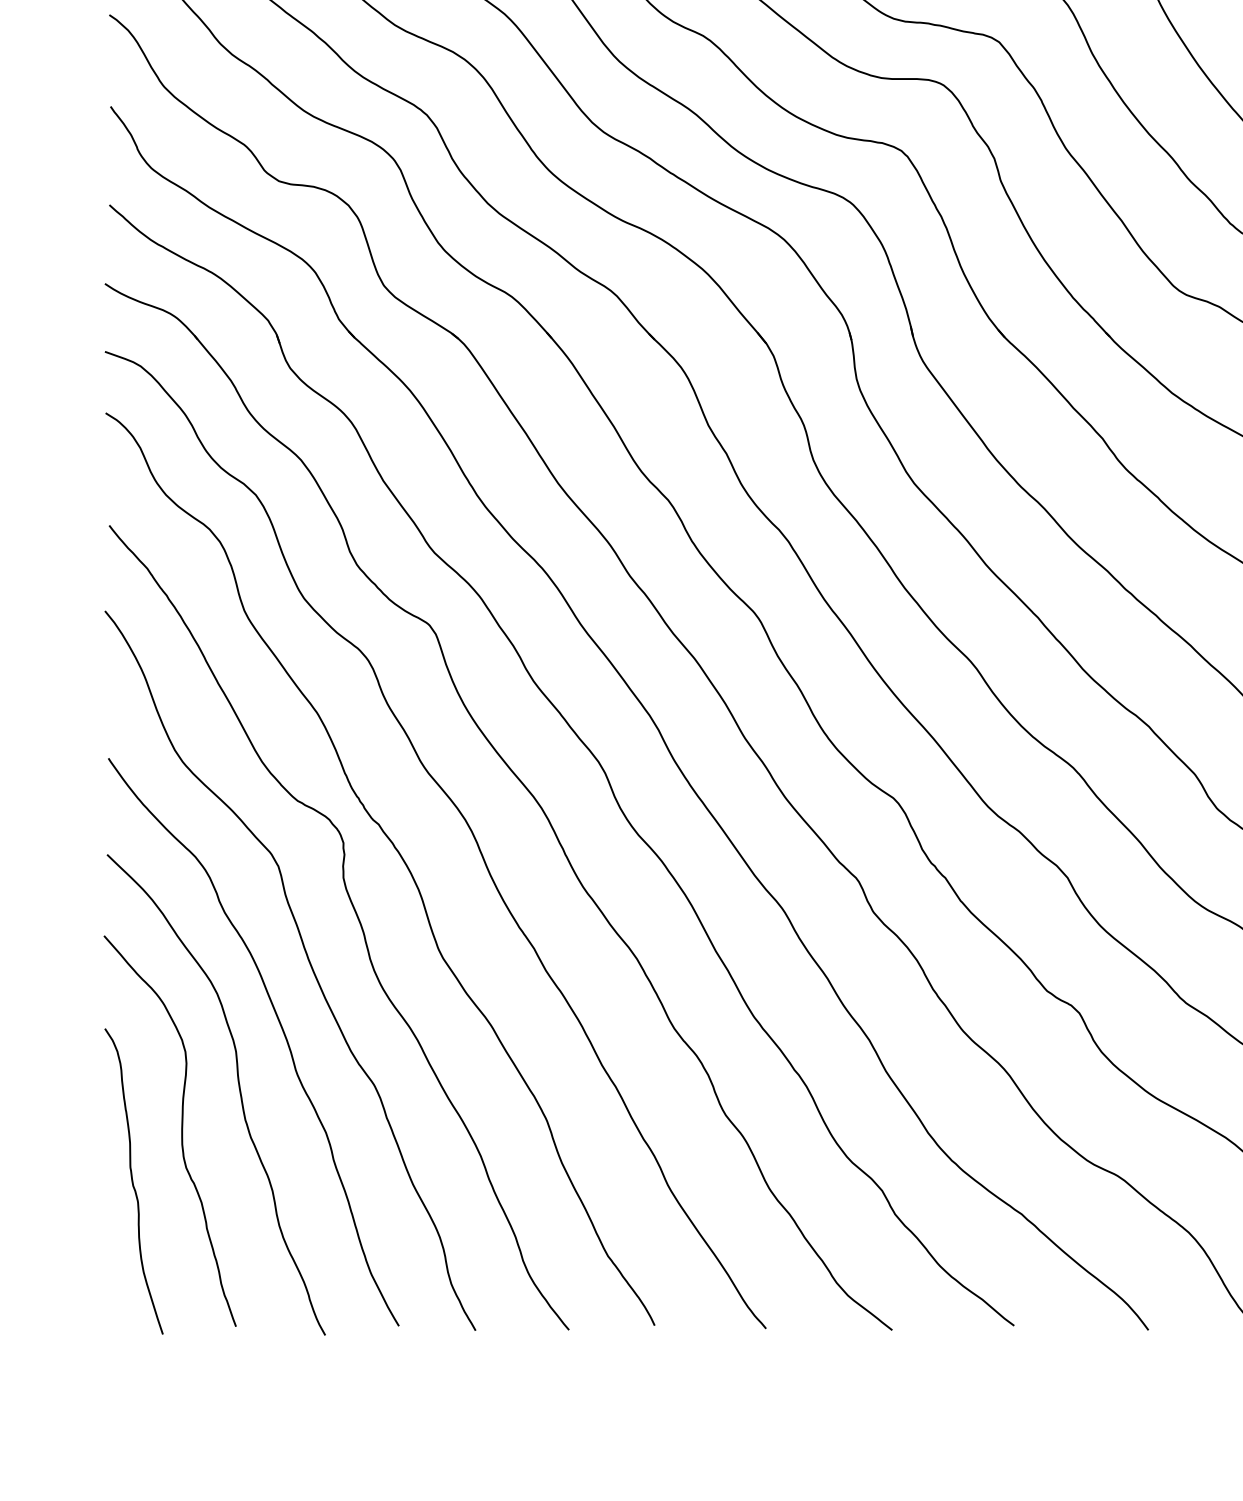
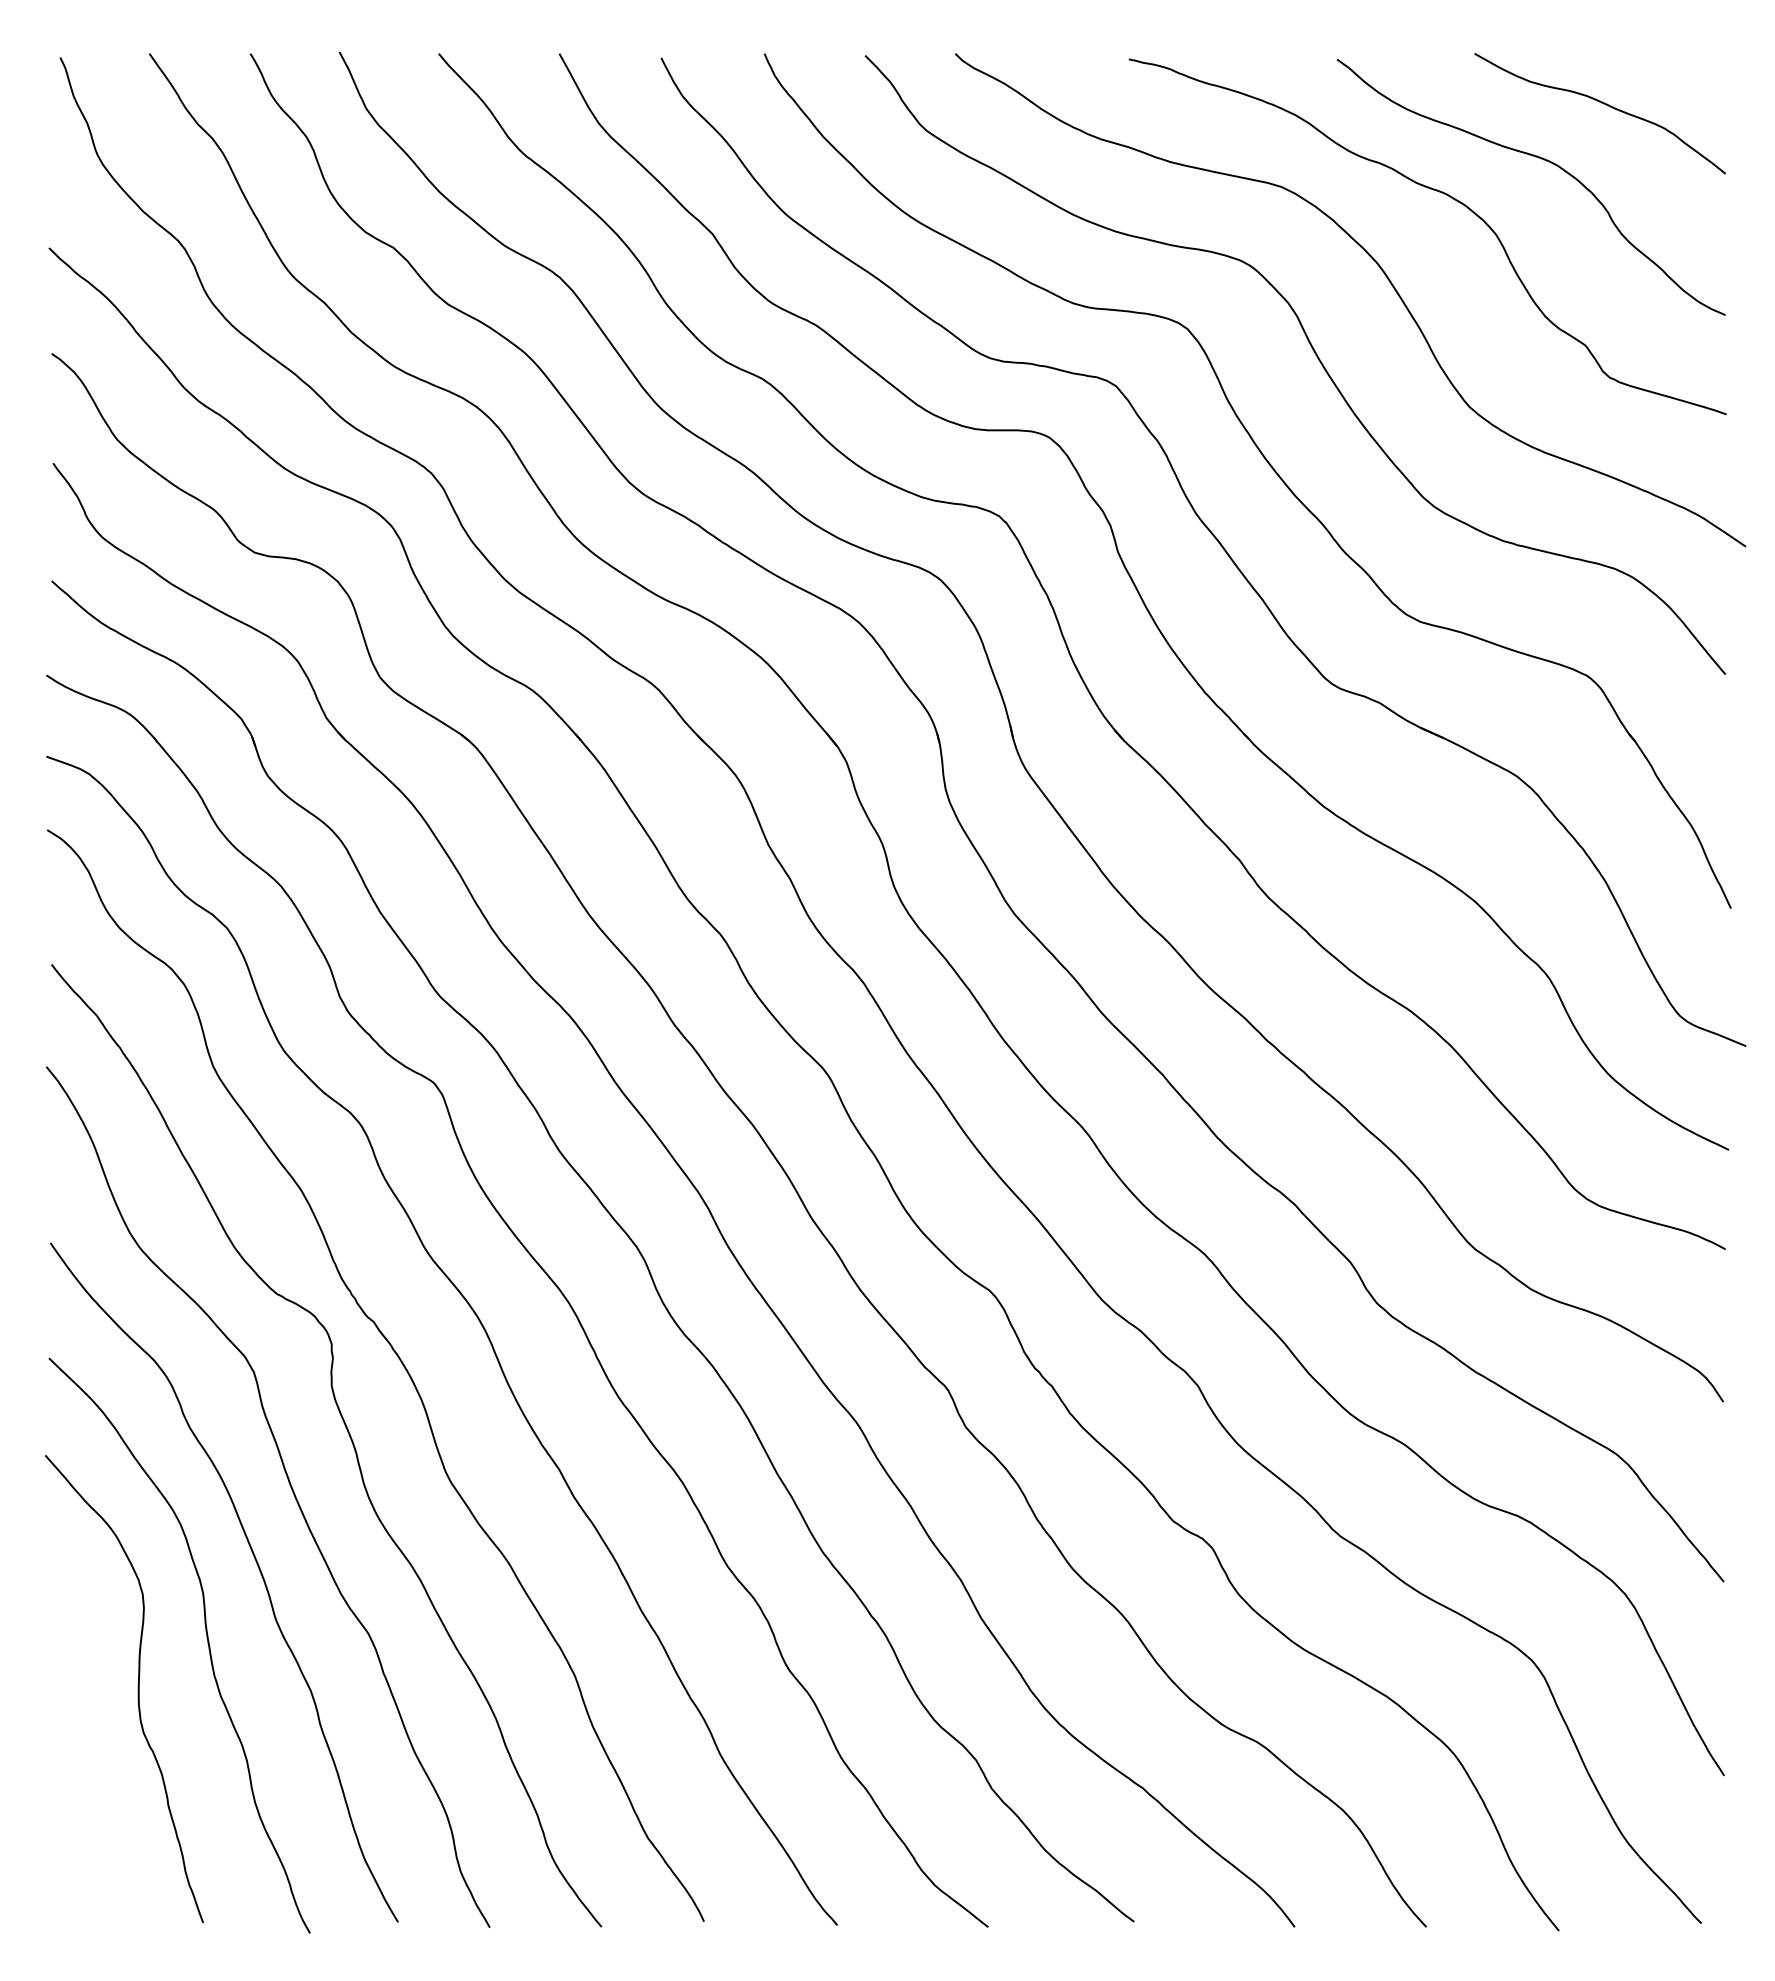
curve: (133, 1181) -> (80, 1749), removed

